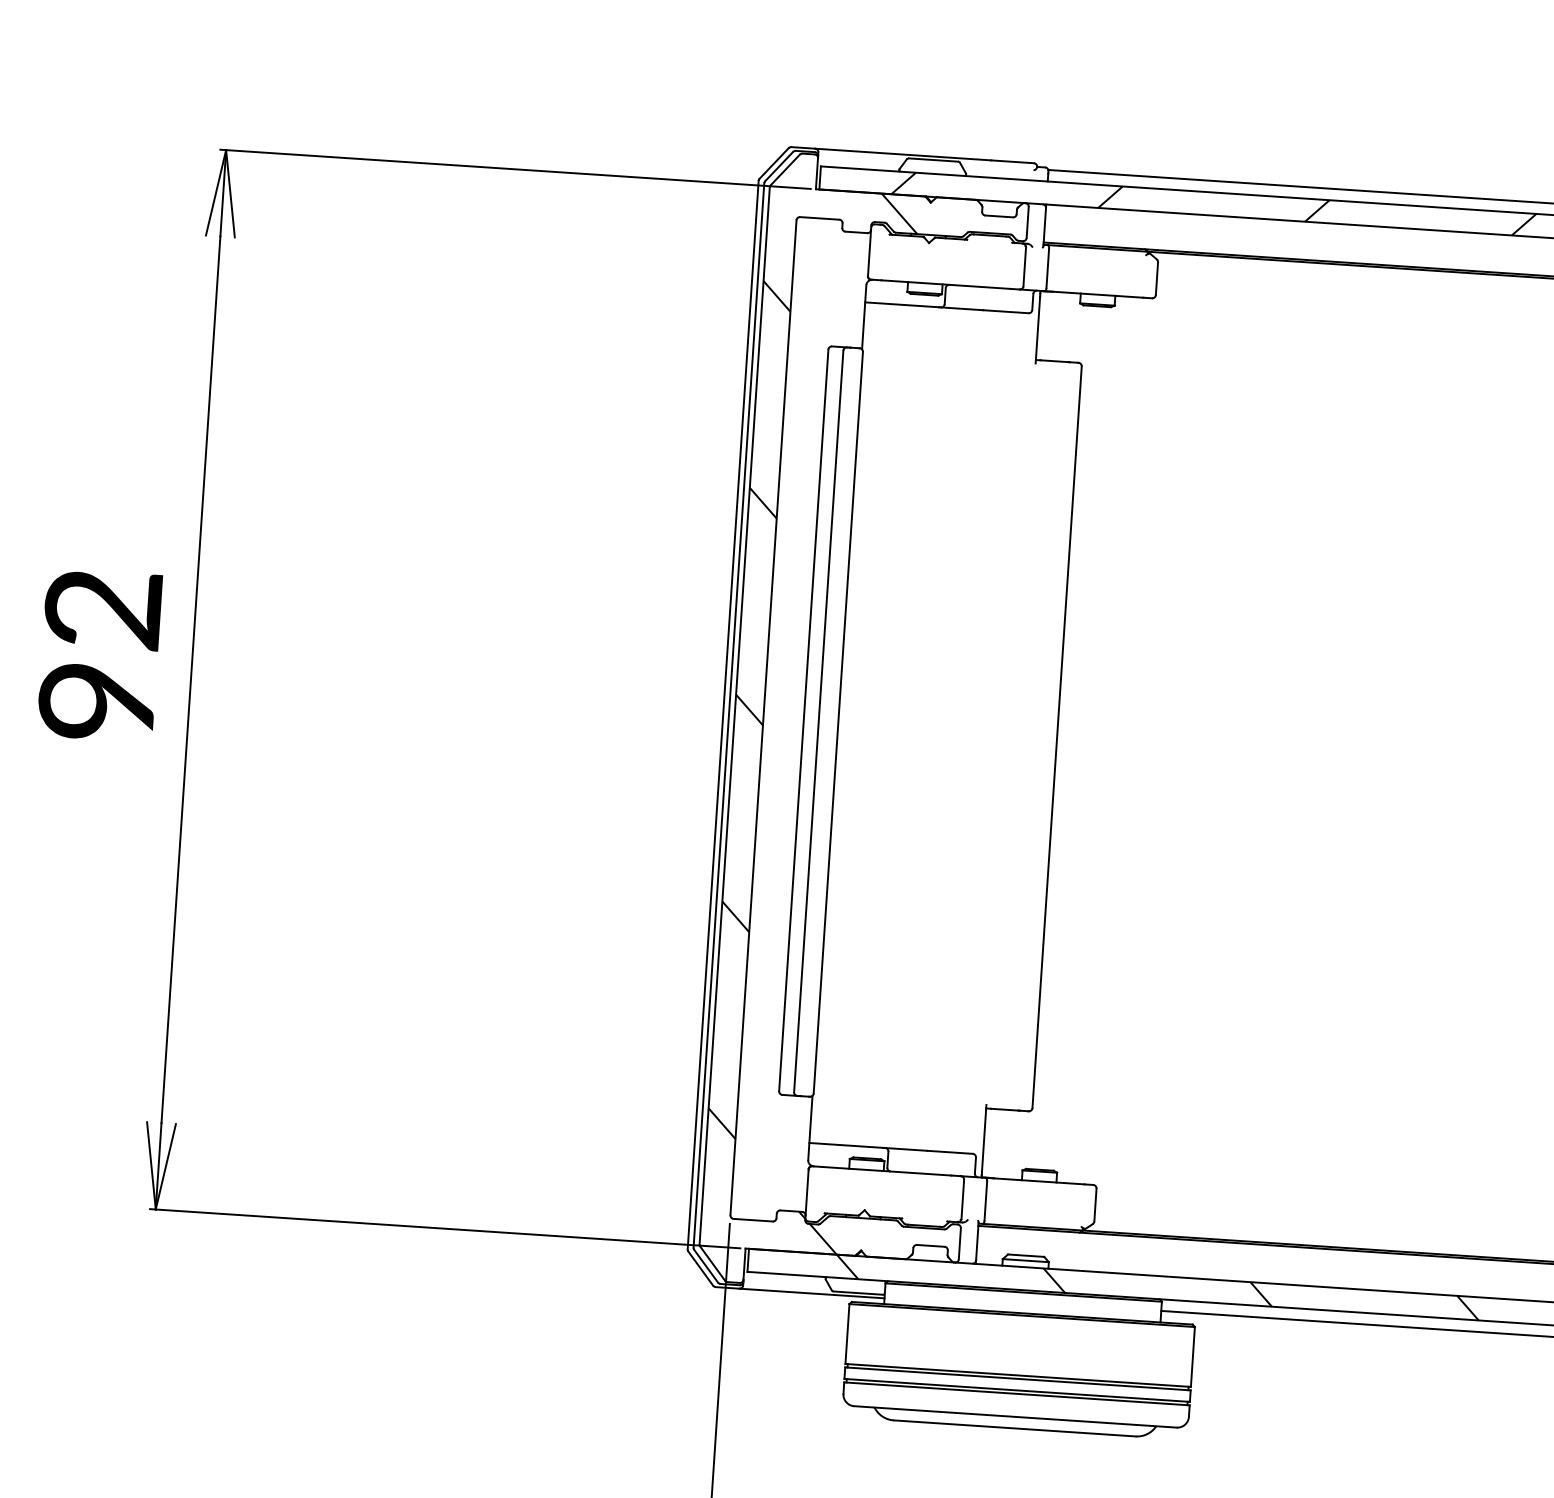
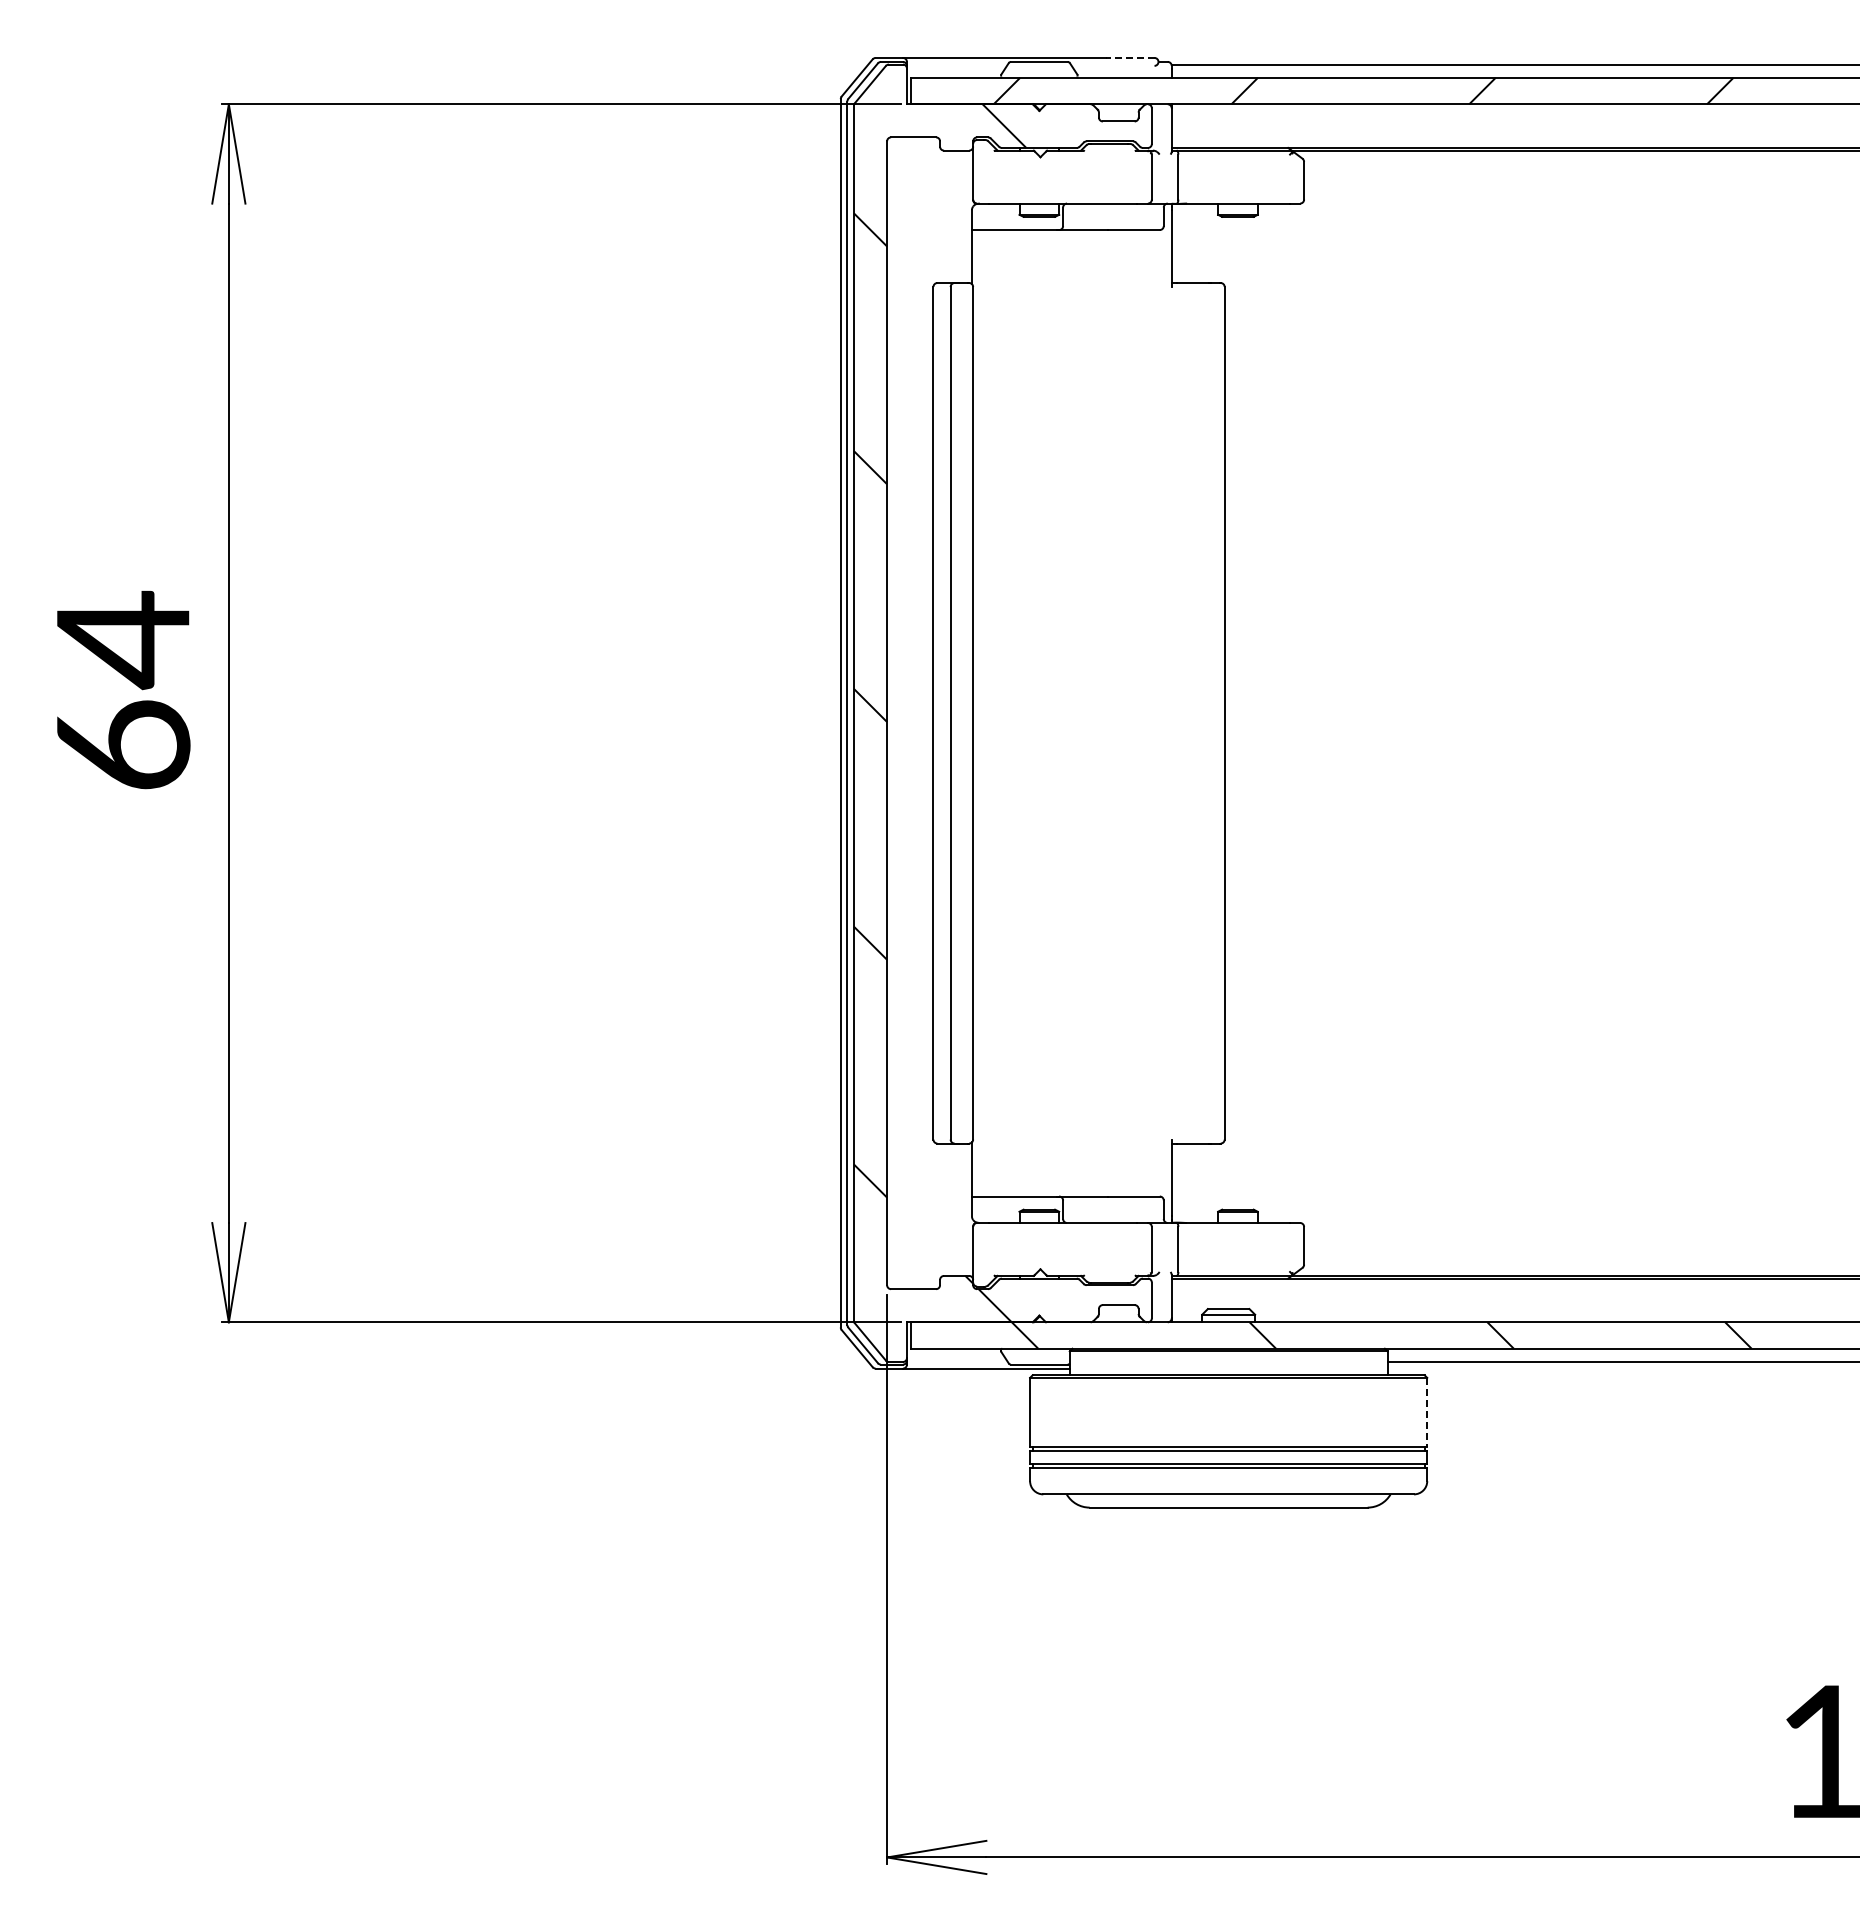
line: (1012, 161) -> (1129, 57), solid -> dashed
text: (99, 652) -> (122, 689), 92 -> 64
line: (1193, 1357) -> (1427, 1412), solid -> dashed

